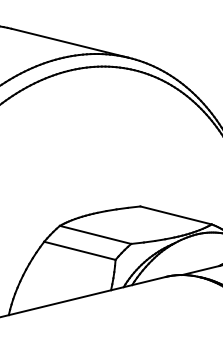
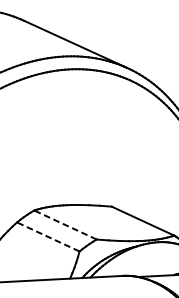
line: (95, 234) -> (65, 224), solid -> dashed
line: (79, 250) -> (47, 236), solid -> dashed

